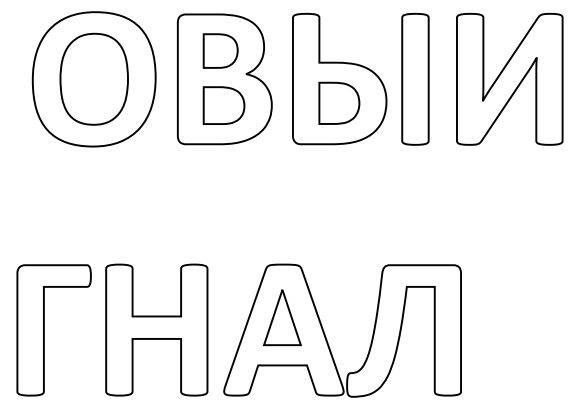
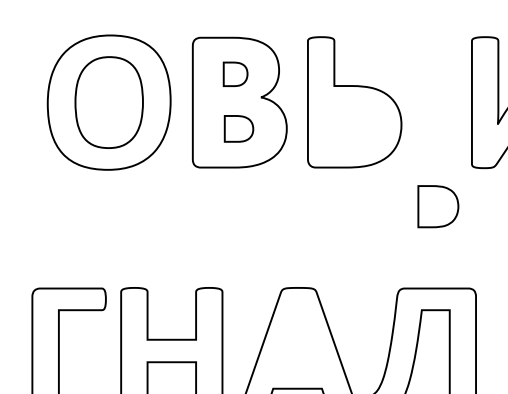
part: (220, 50) -> (235, 73), size x0.7
part: (415, 79) -> (430, 102), removed
part: (339, 102) -> (438, 205), moved
part: (223, 105) -> (238, 128), size x0.7
part: (282, 317) -> (297, 340), removed

